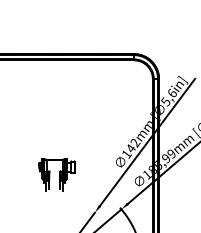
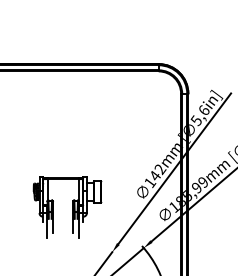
part: (57, 175) -> (67, 207), size x1.6

